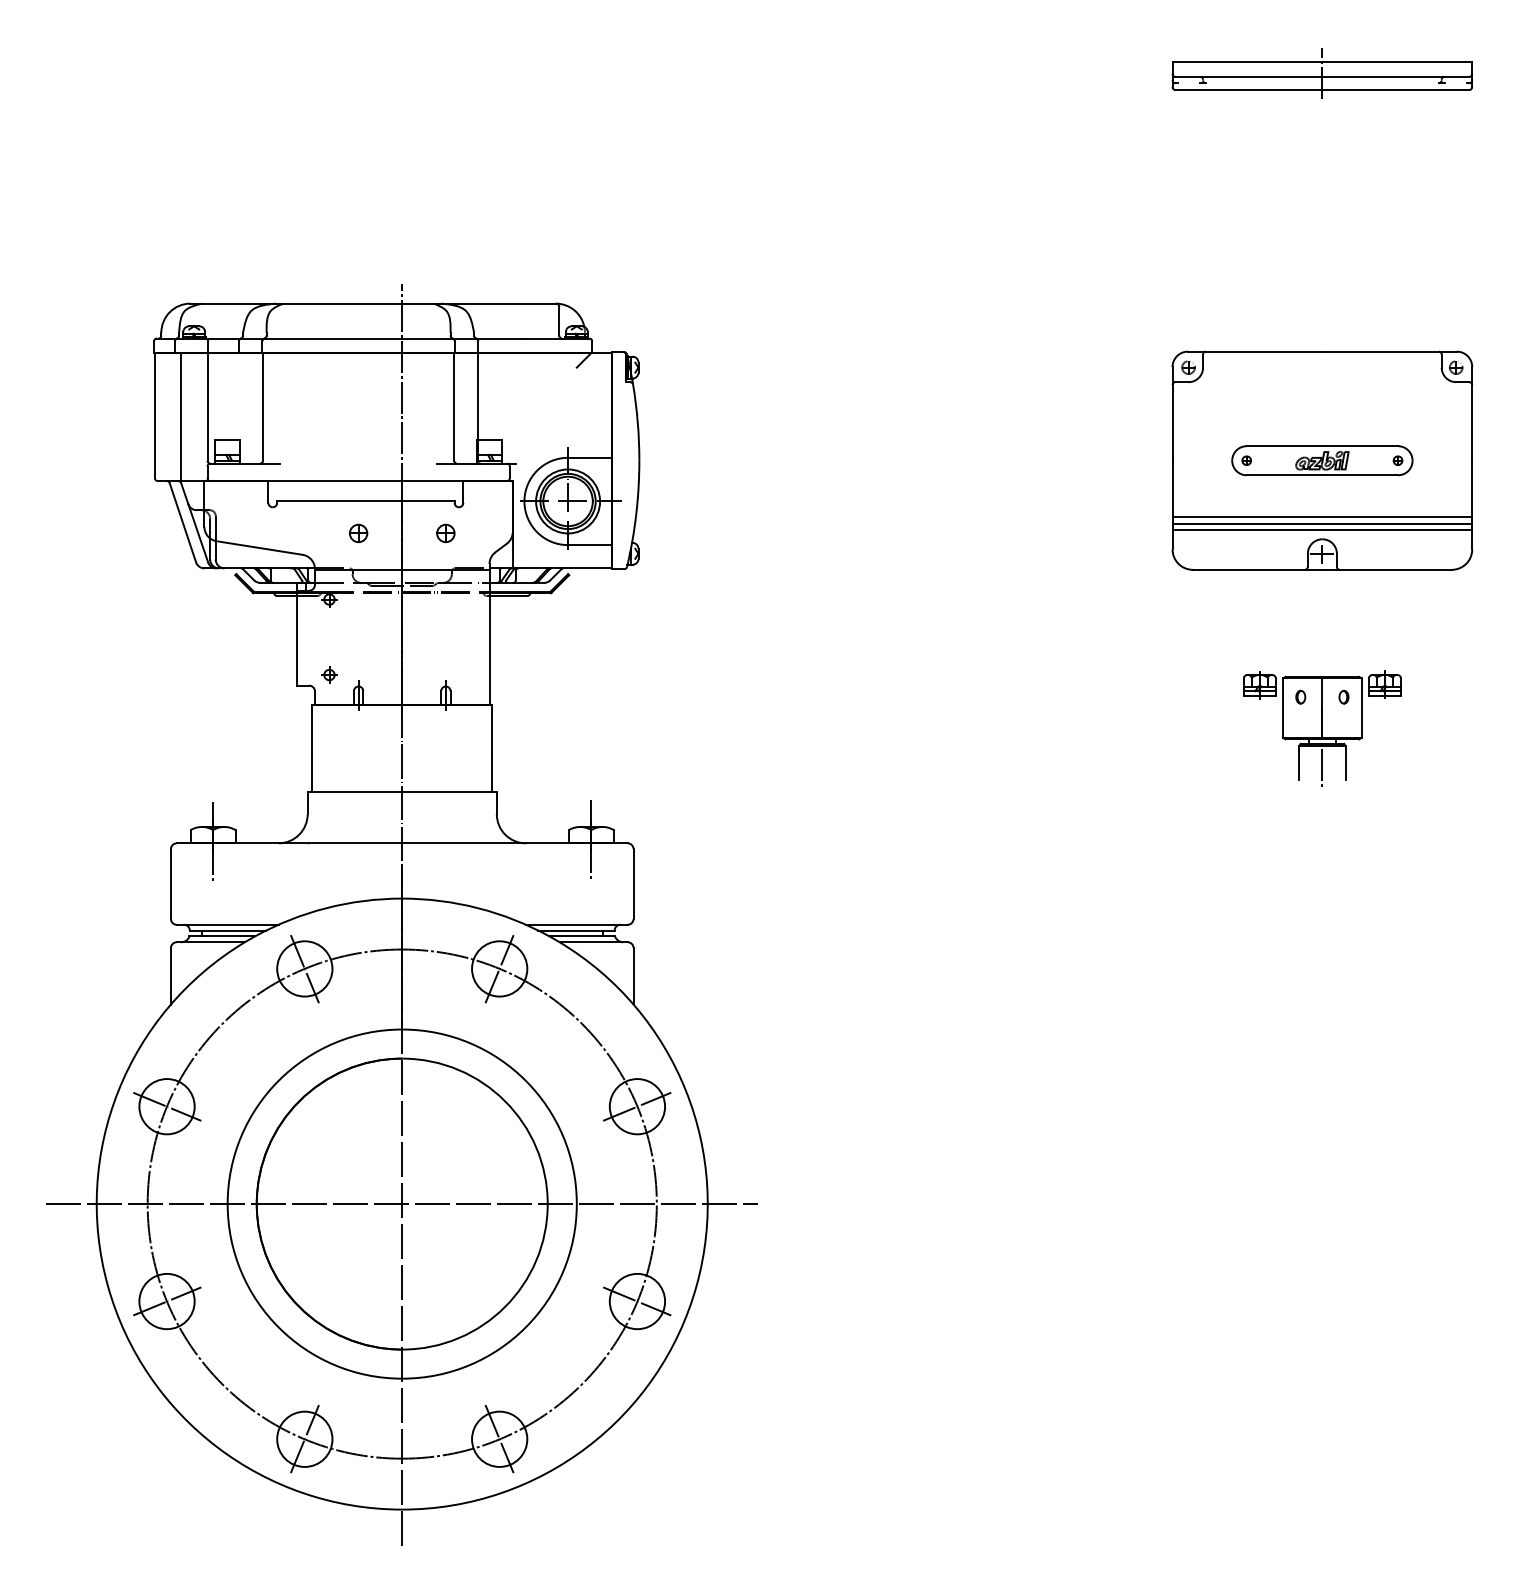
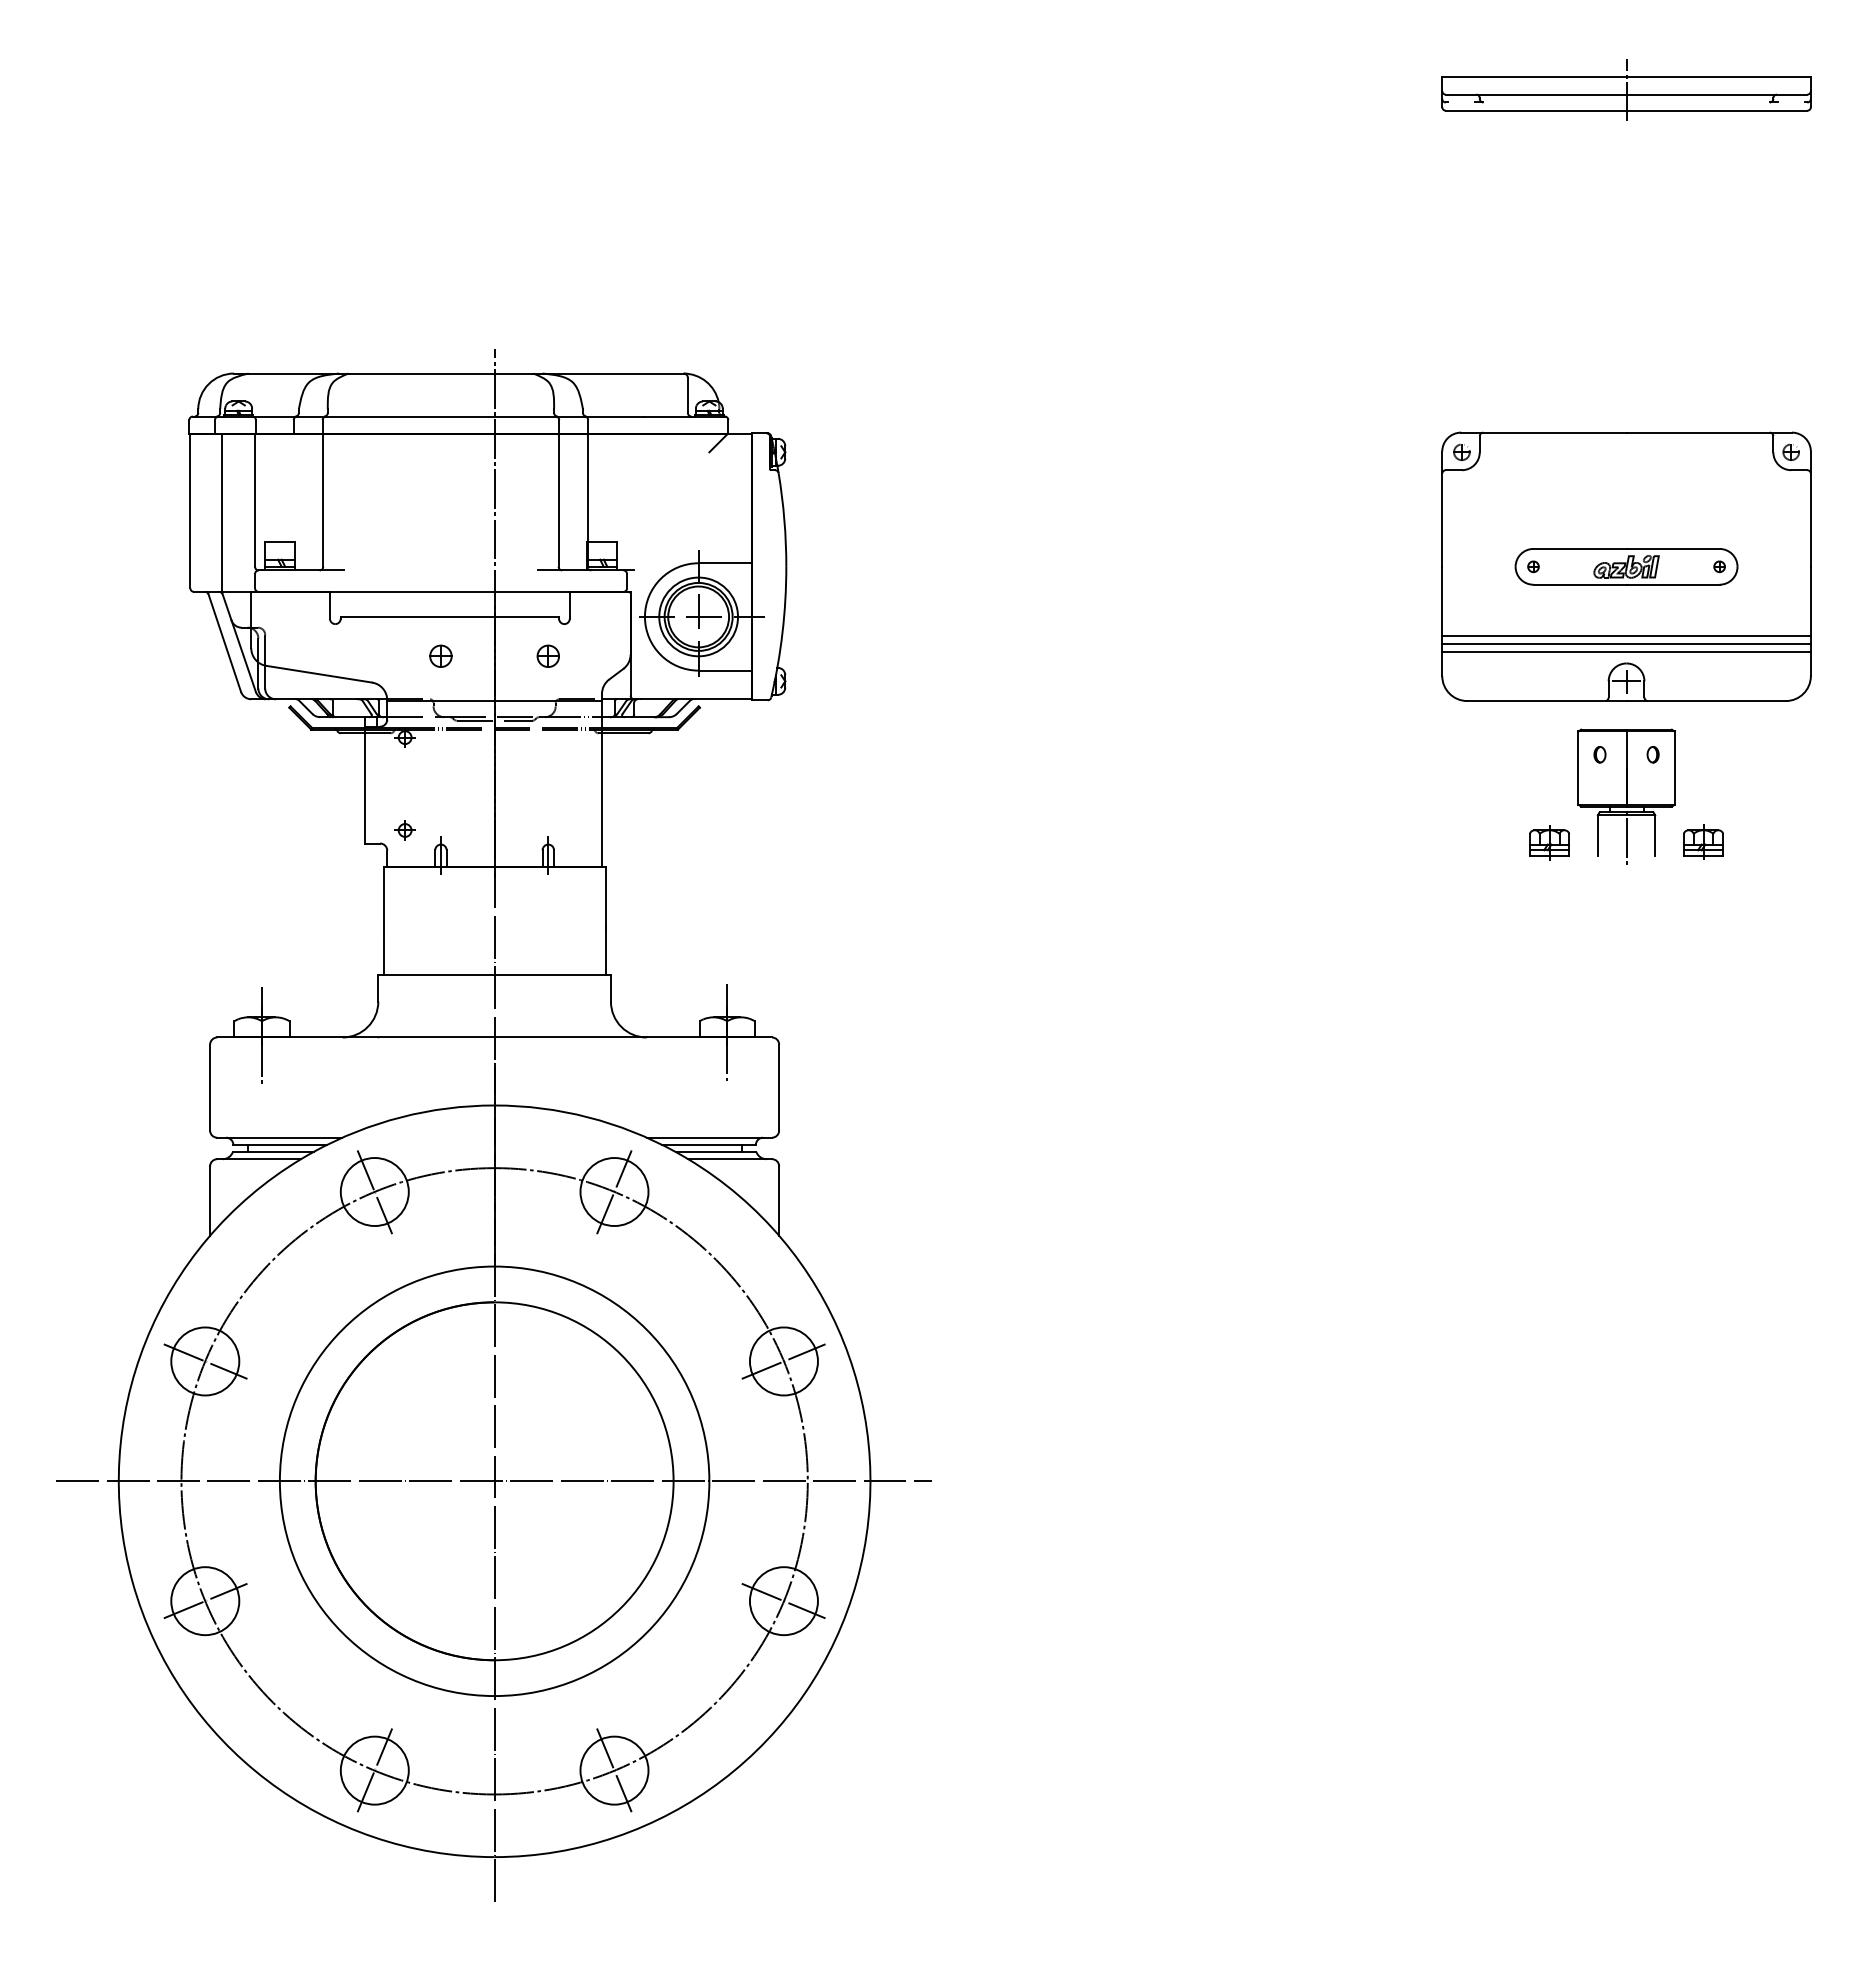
part: (1322, 731) -> (1626, 796), moved

